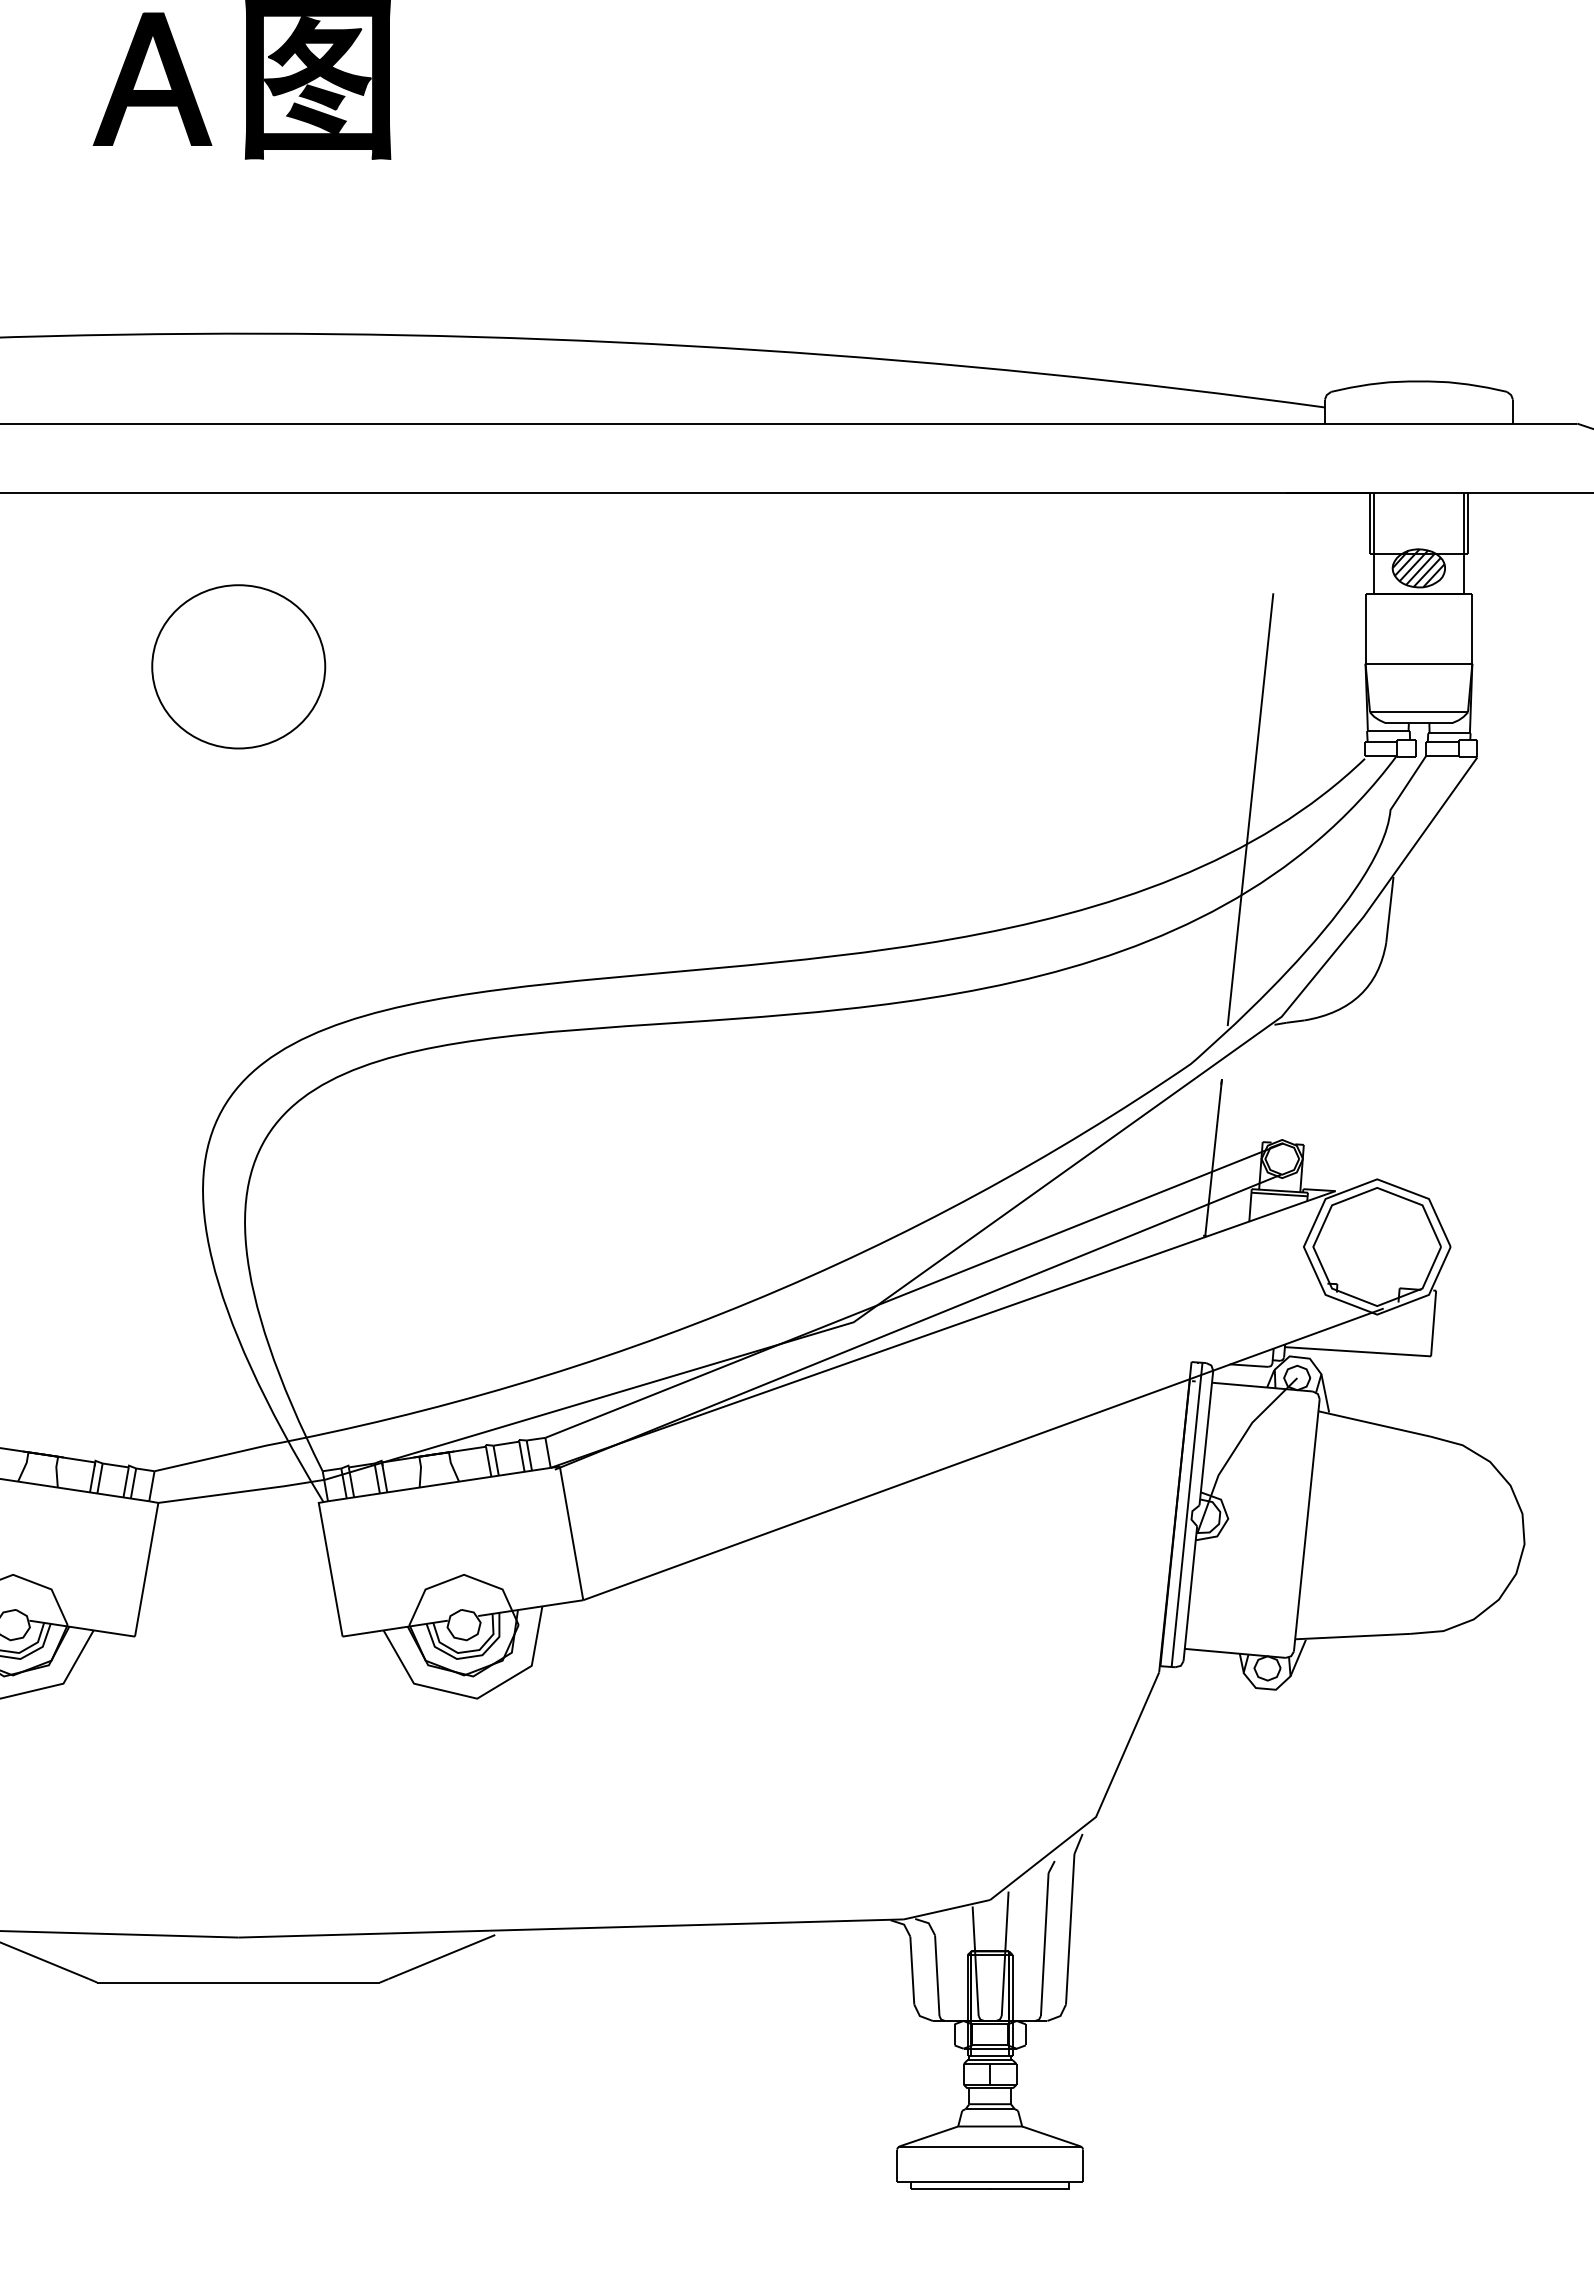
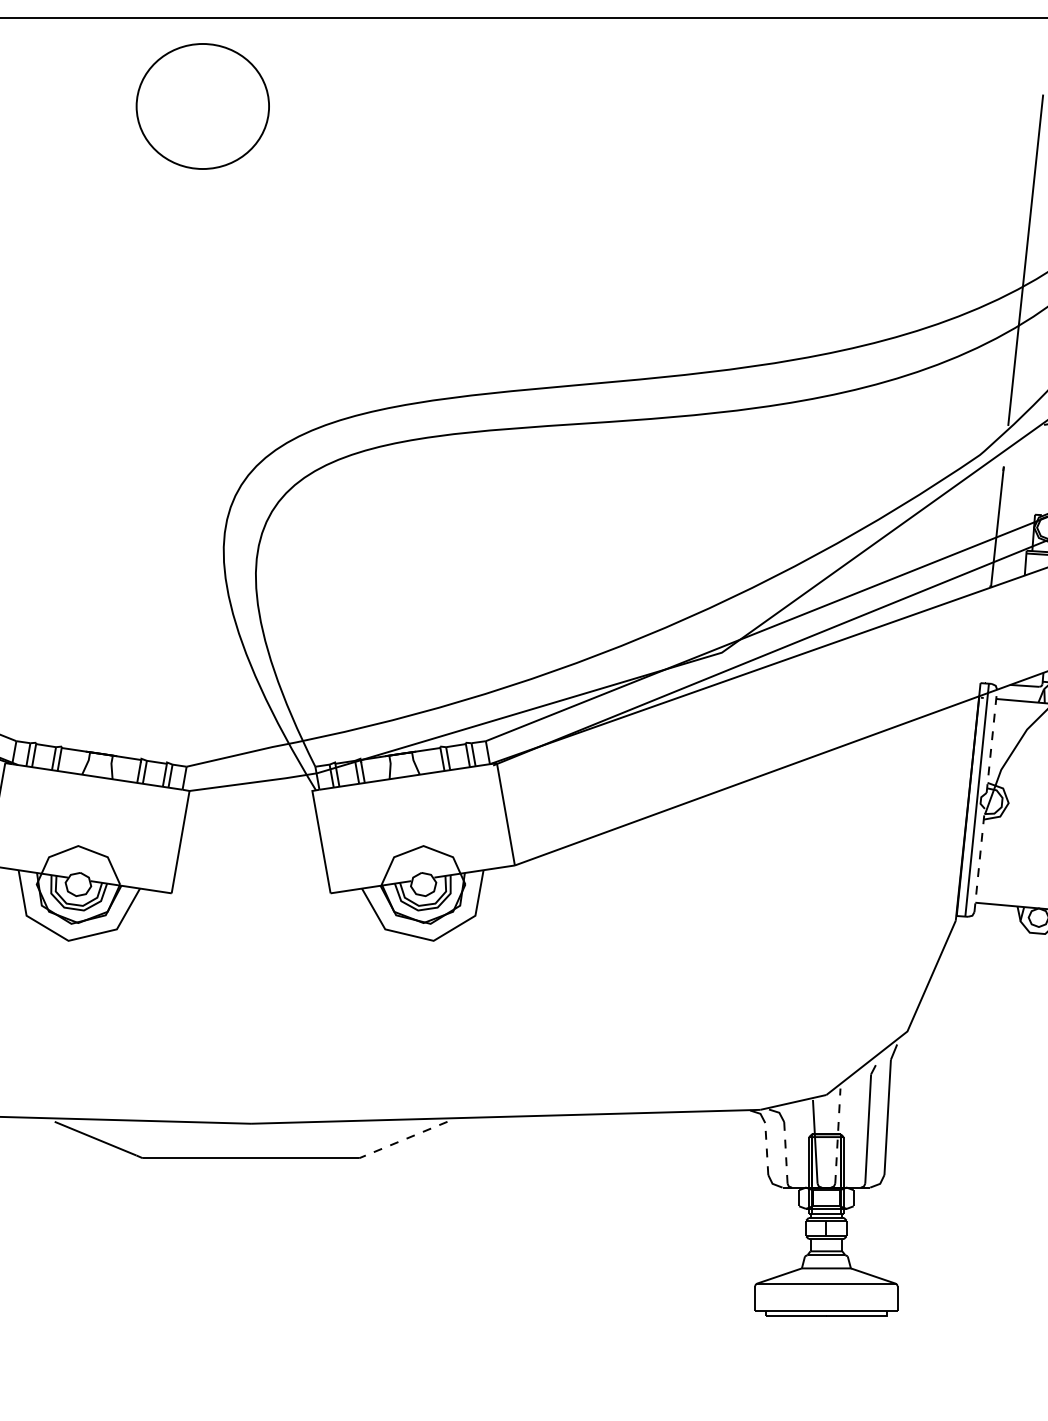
part: (238, 666) -> (202, 106), moved
line: (1206, 1438) -> (992, 741), solid -> dashed
line: (1190, 1593) -> (979, 860), solid -> dashed
line: (1005, 1953) -> (838, 1135), solid -> dashed
line: (441, 1957) -> (406, 1139), solid -> dashed
line: (912, 1970) -> (766, 1148), solid -> dashed
line: (937, 1975) -> (786, 1152), solid -> dashed

